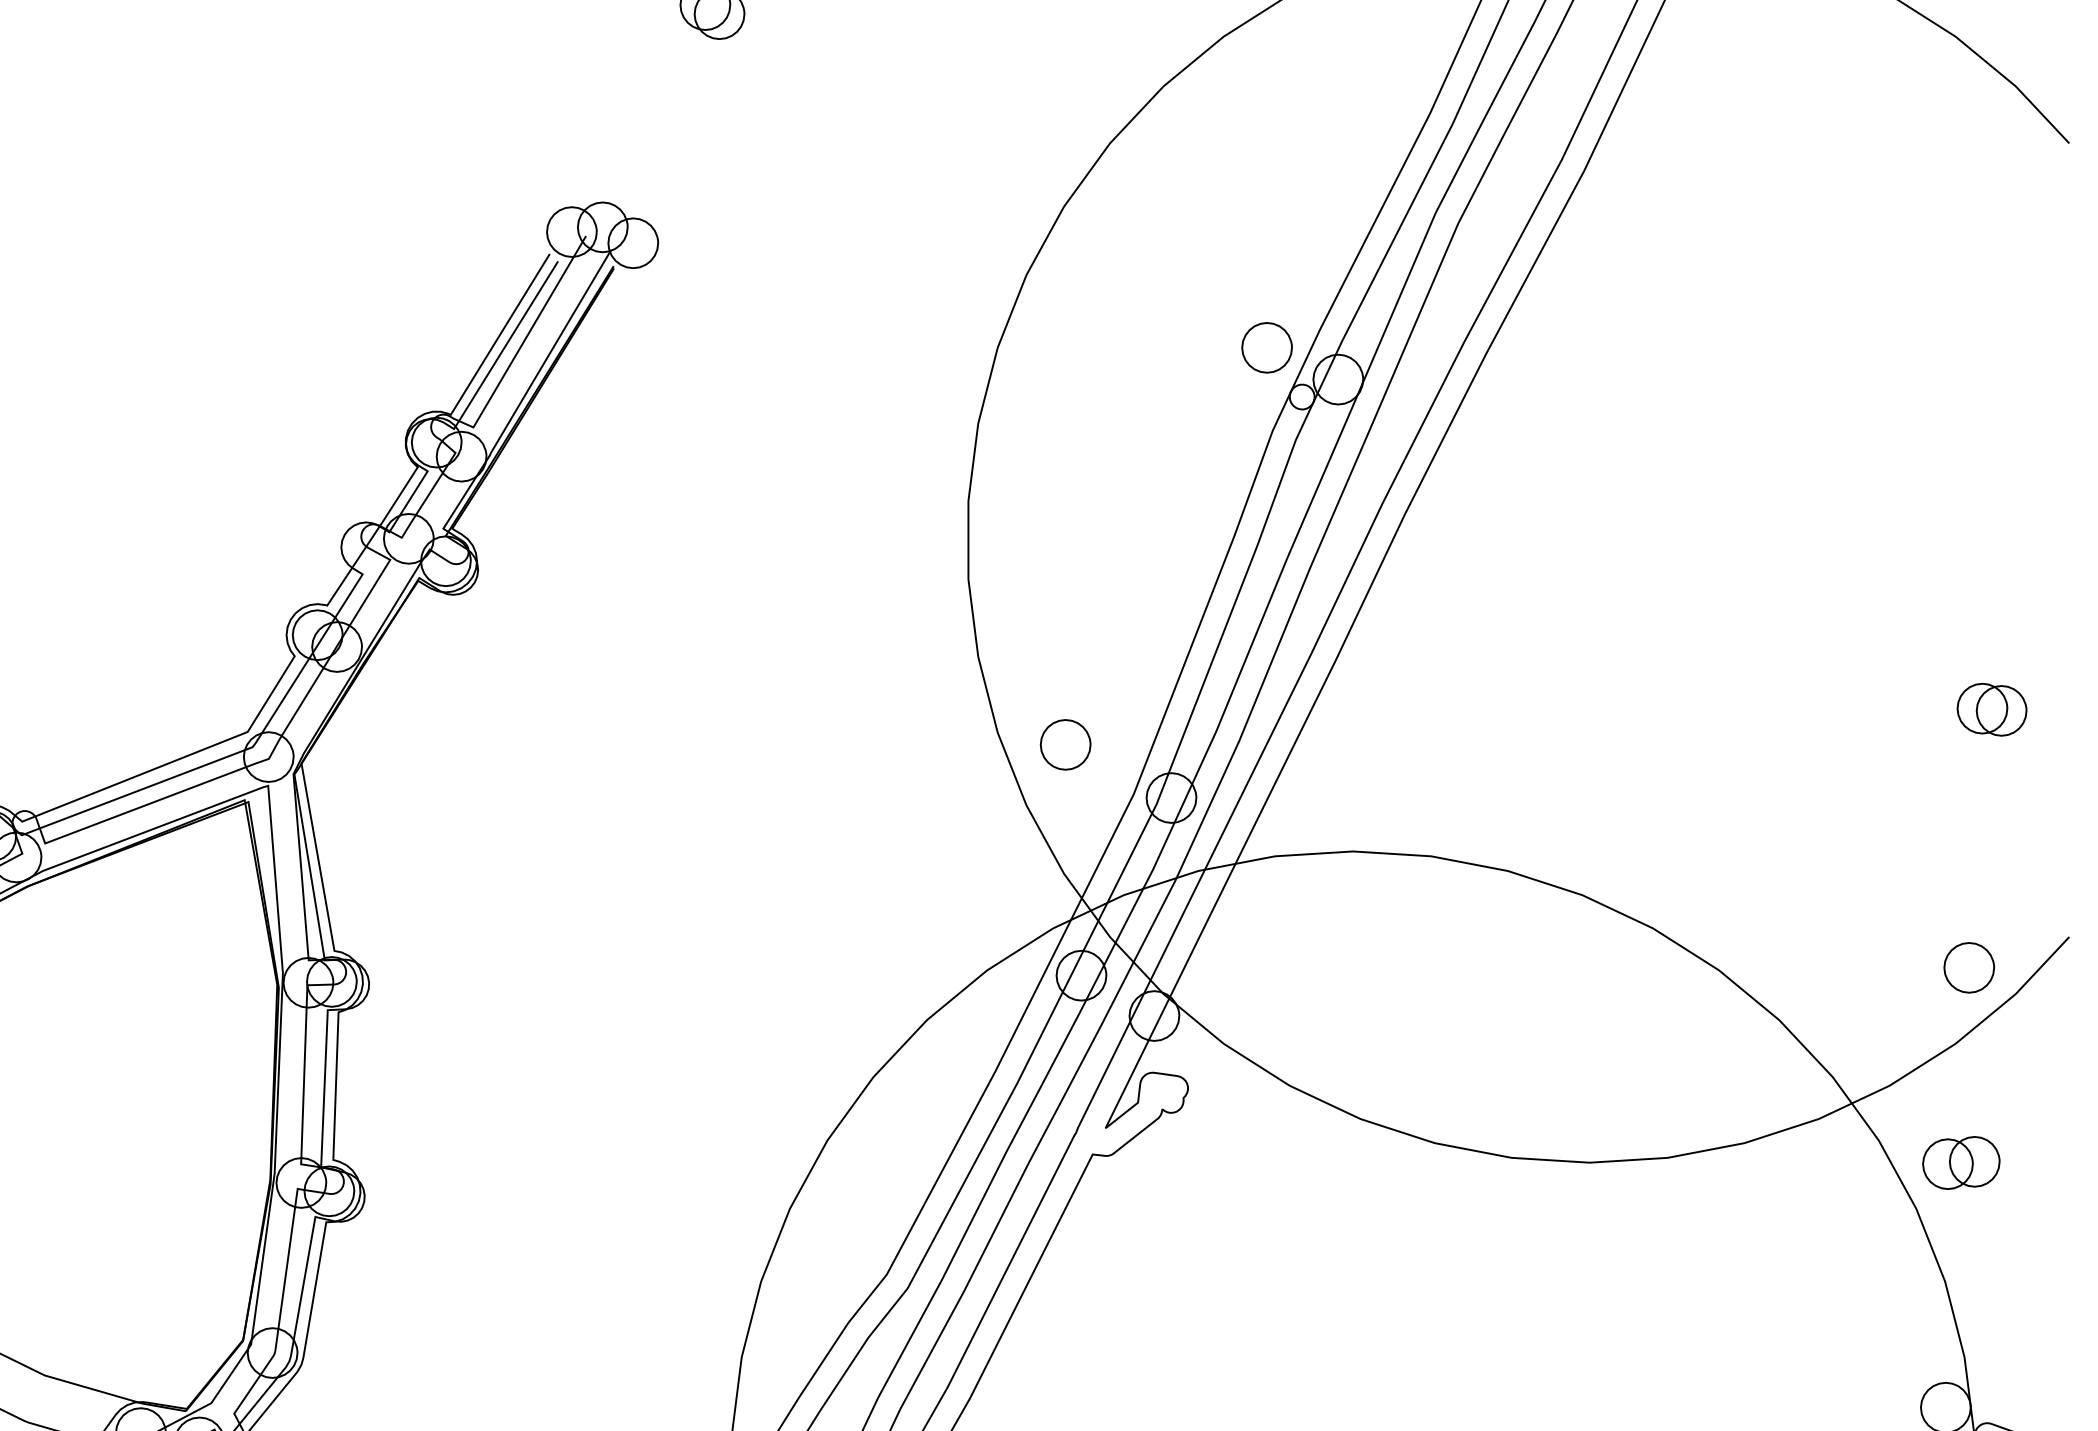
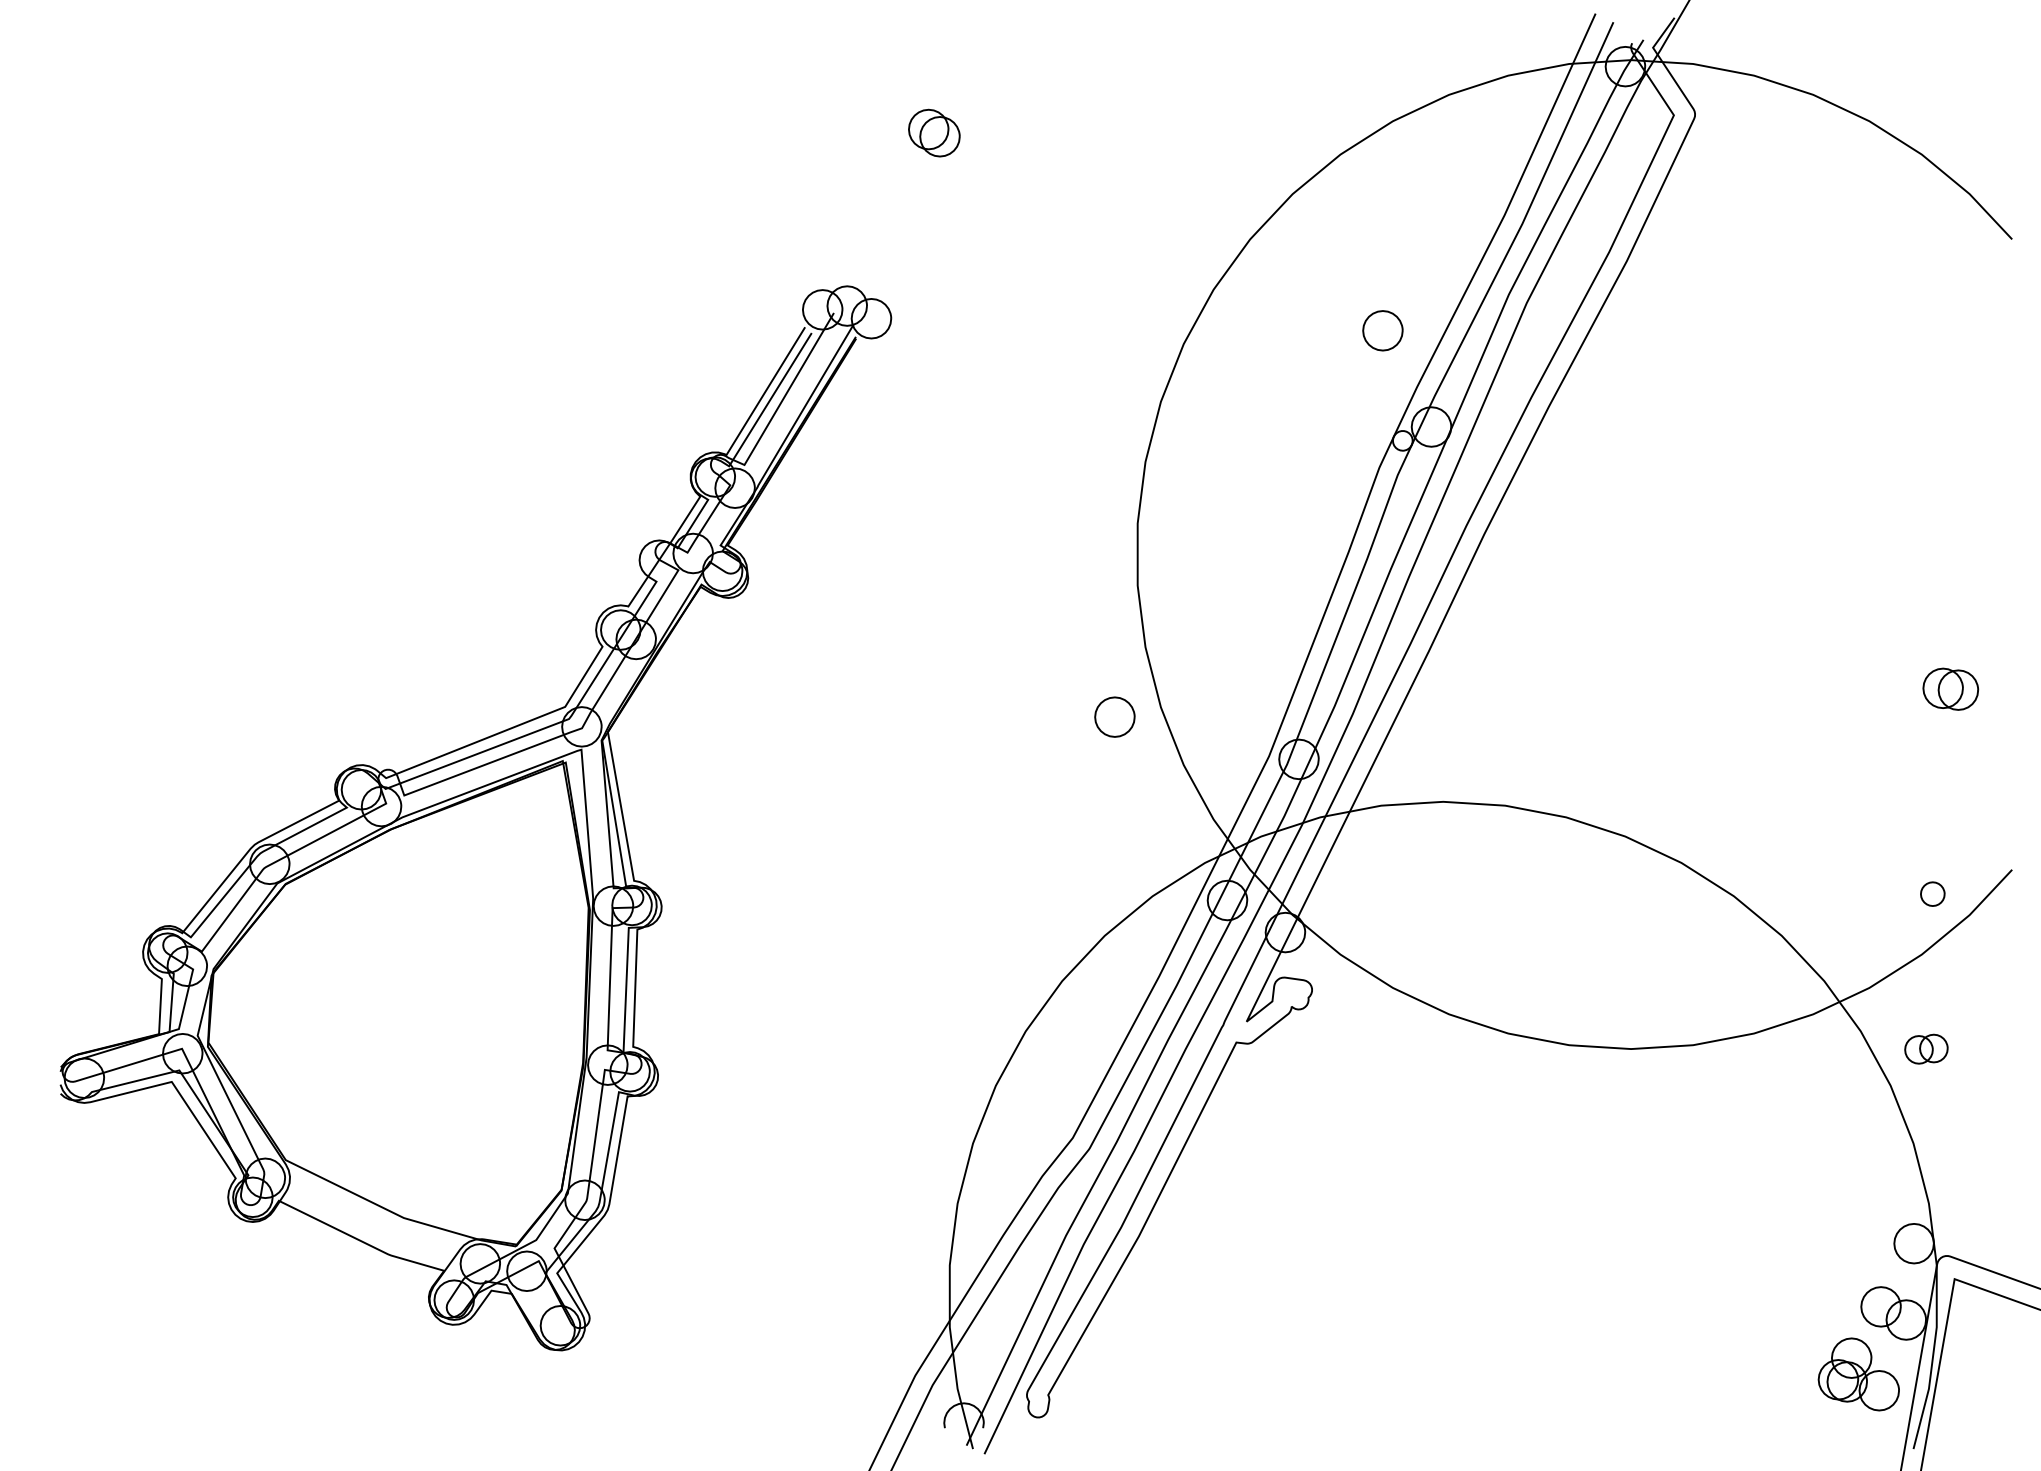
part: (1266, 347) -> (1382, 330), moved
part: (1065, 744) -> (1114, 716), moved
part: (1969, 966) -> (1932, 893), size x0.6
part: (1961, 1161) -> (1926, 1048), size x0.7

